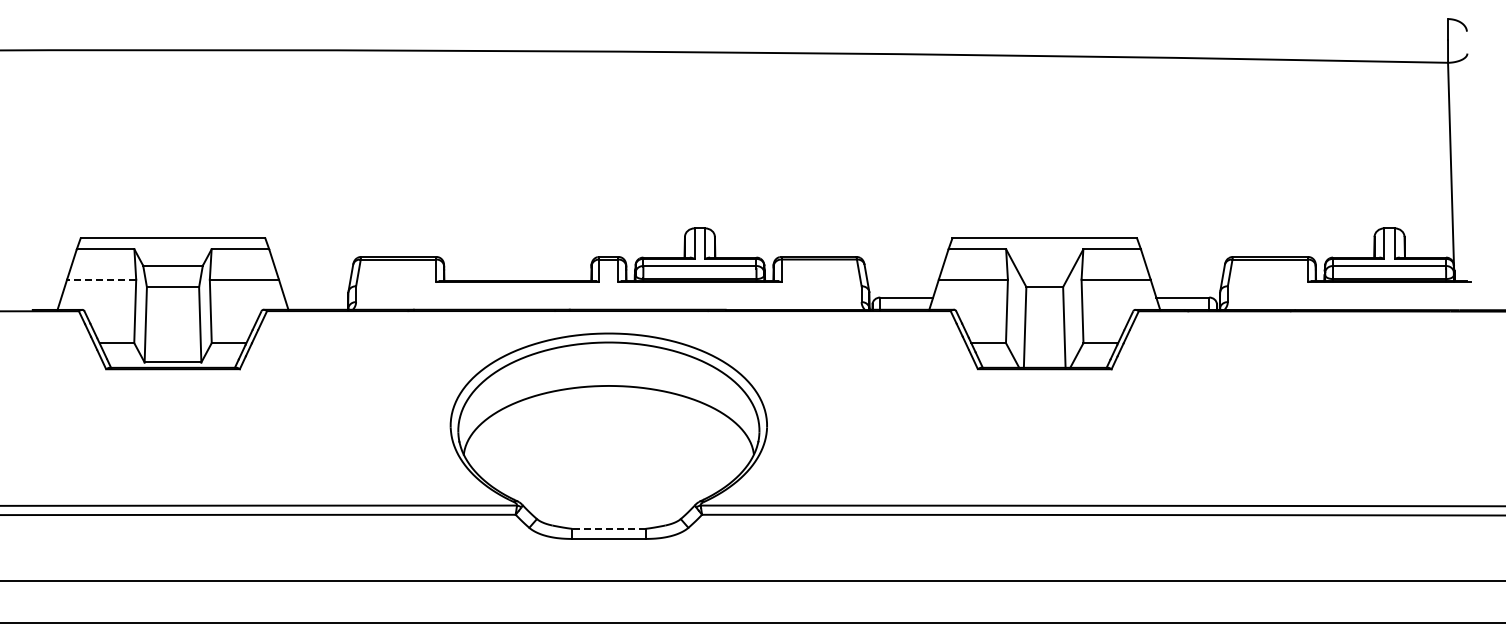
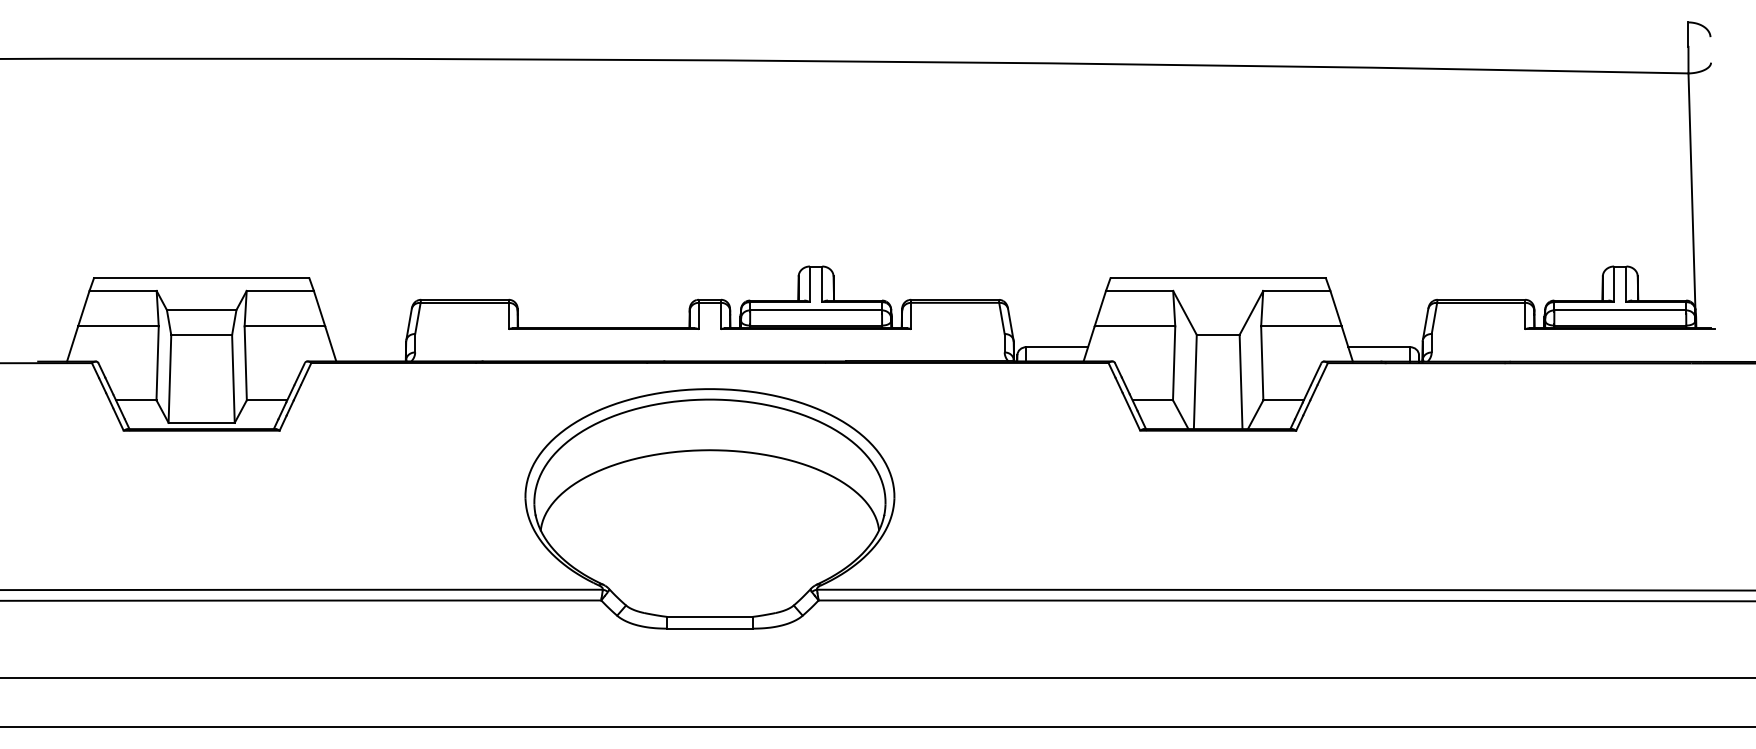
line: (101, 279) -> (118, 326), dashed -> solid
line: (608, 528) -> (709, 616), dashed -> solid

